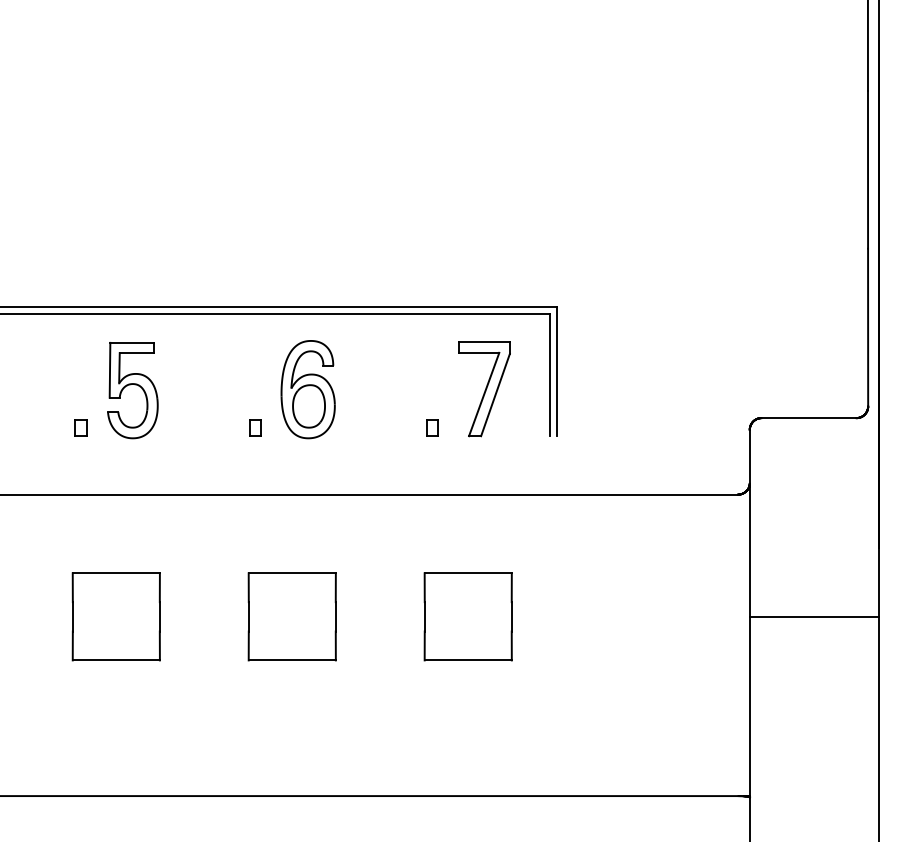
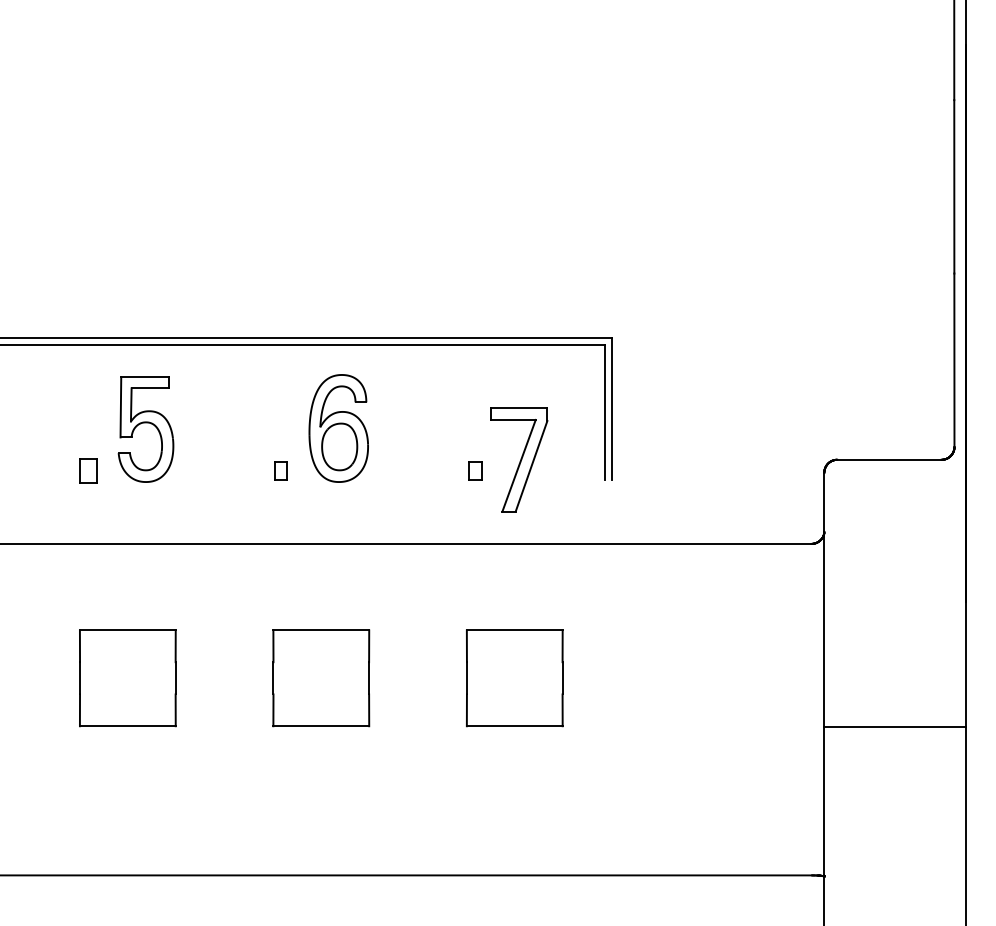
part: (484, 389) -> (519, 460), moved
part: (80, 427) -> (88, 470), size x1.4
line: (813, 616) -> (894, 726), moved

